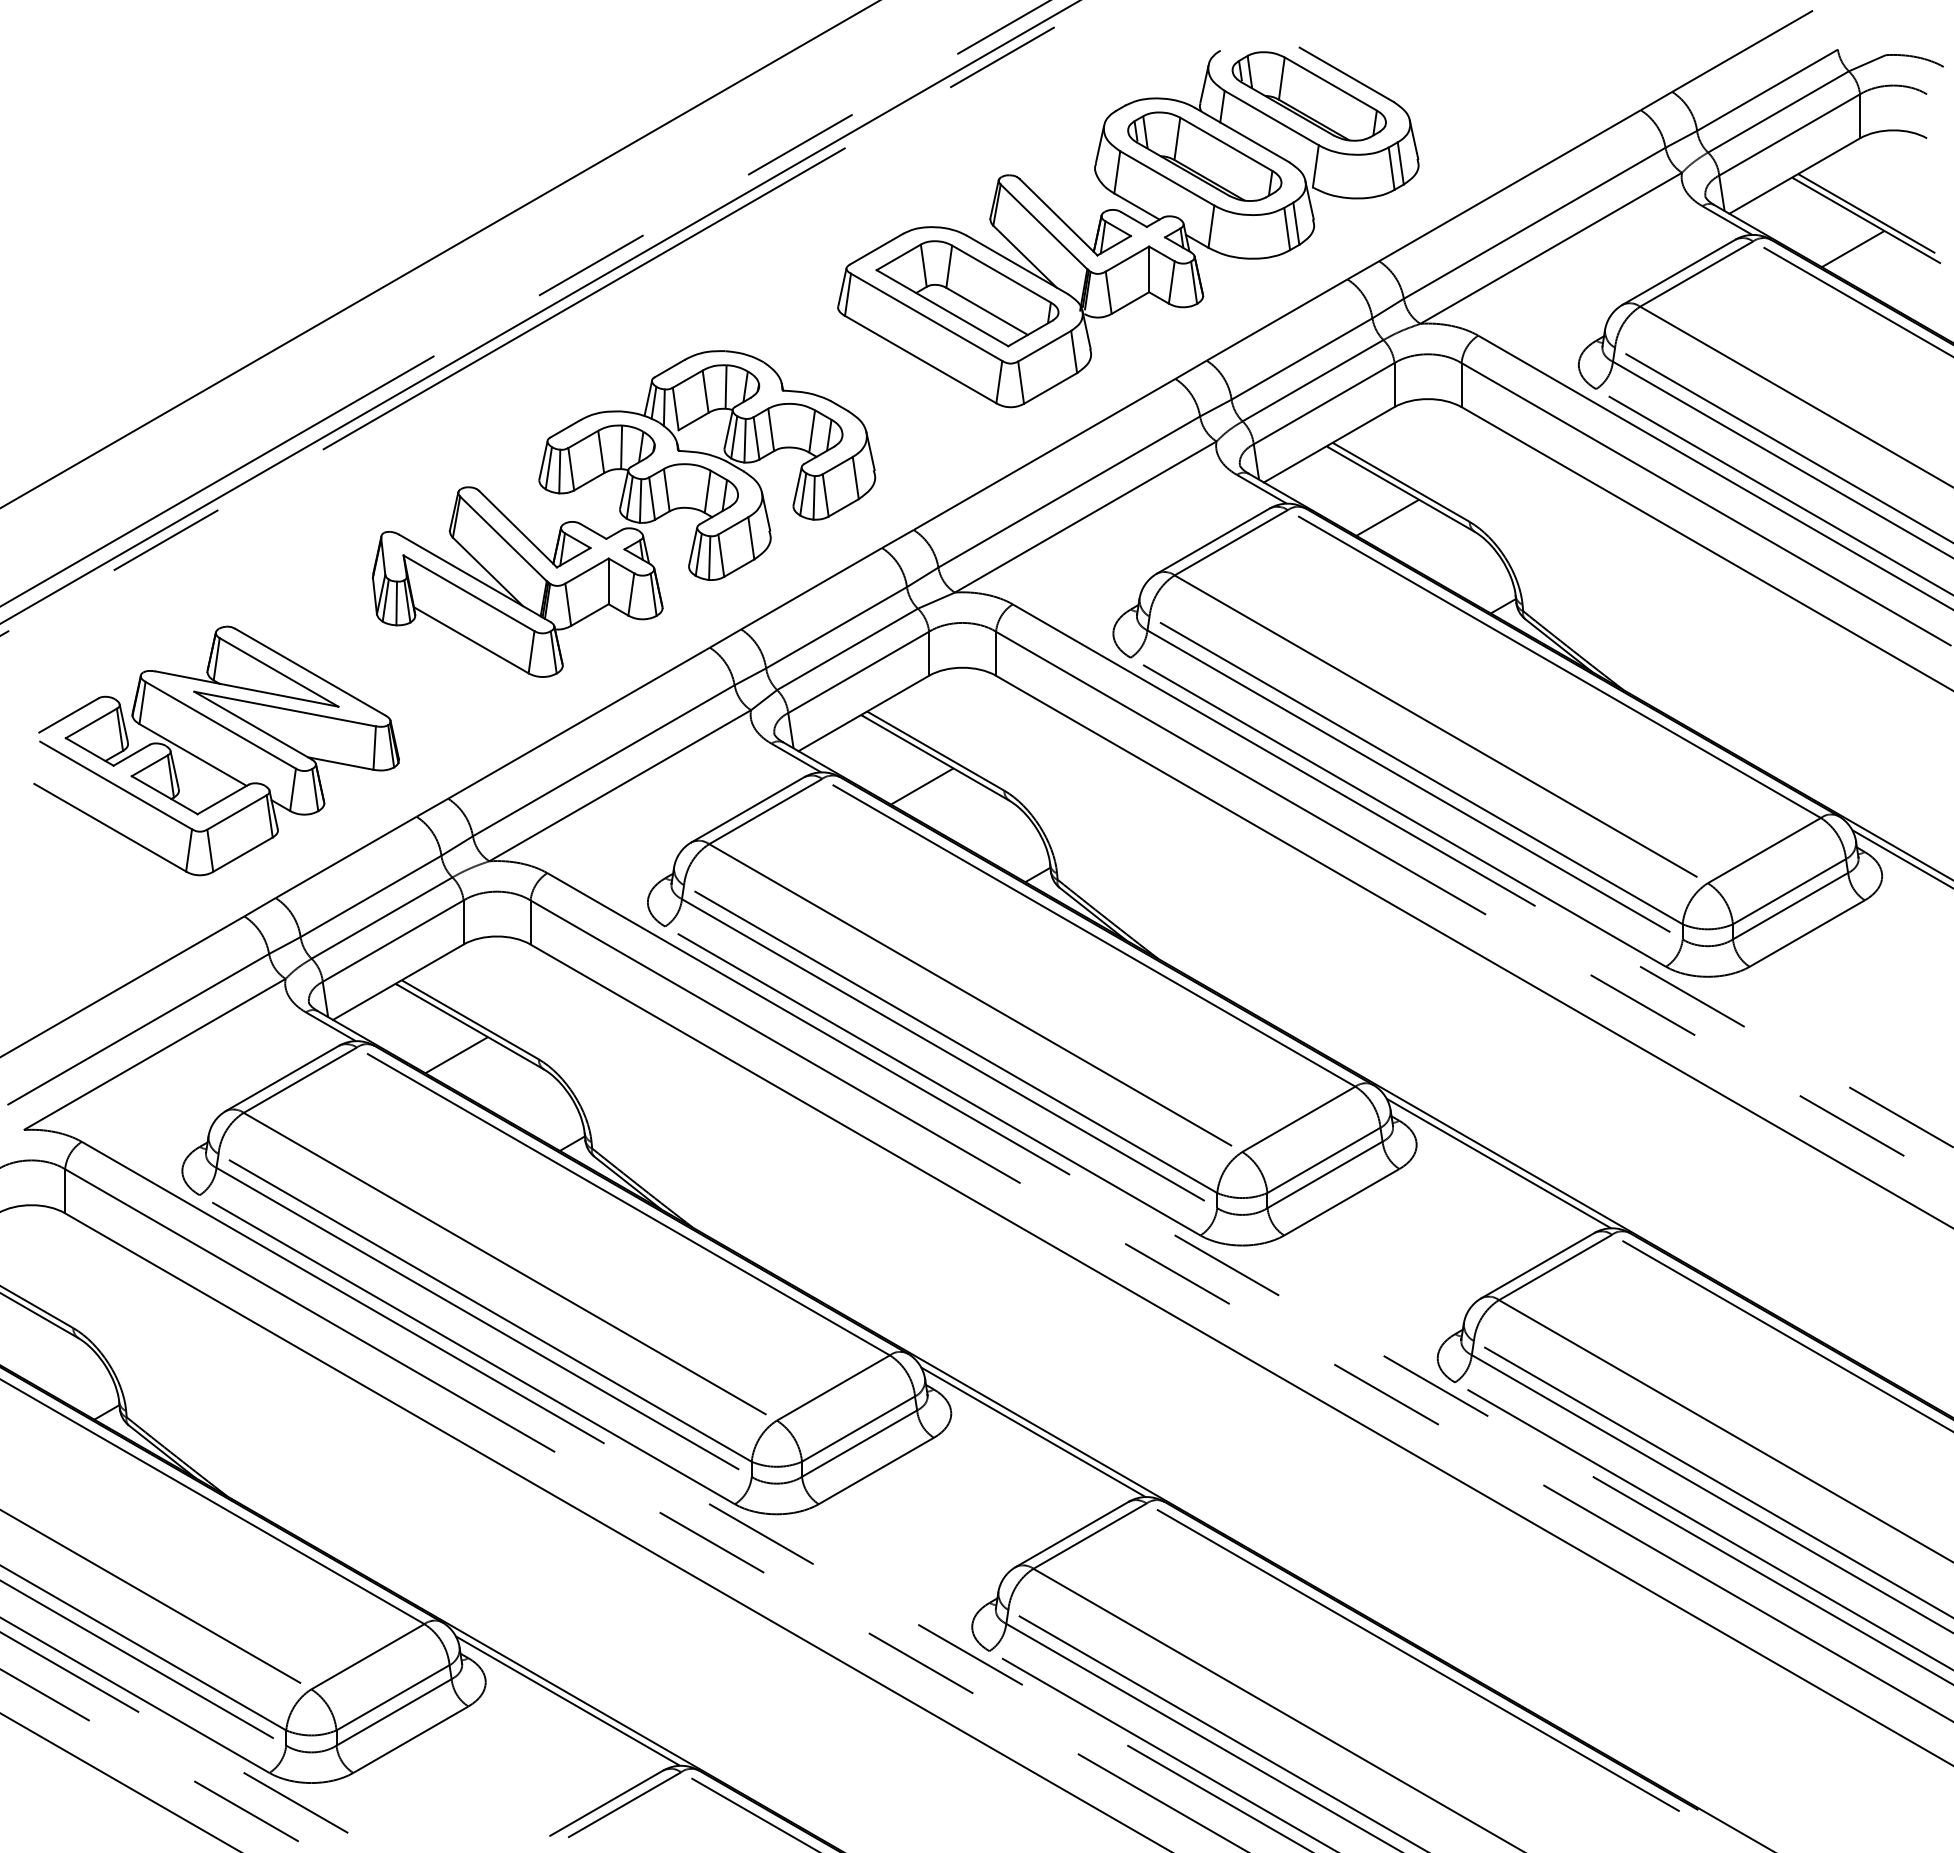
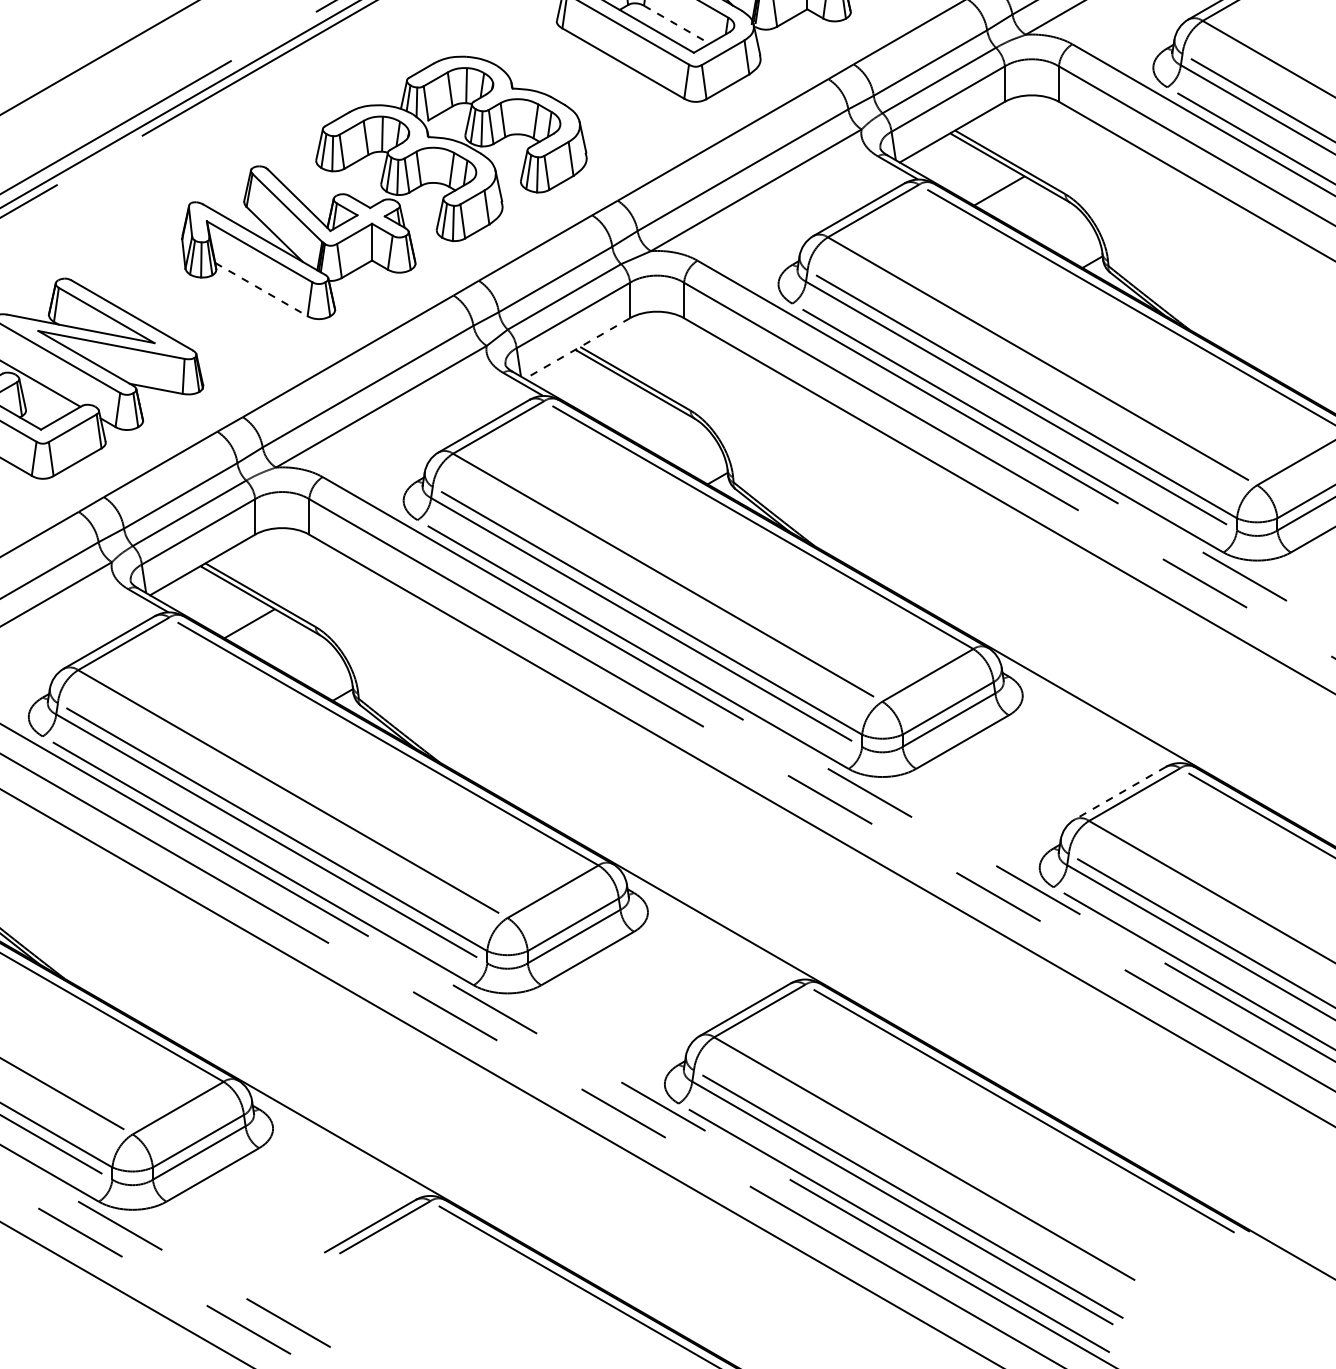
line: (987, 311) -> (677, 24), solid -> dashed
line: (471, 640) -> (261, 289), solid -> dashed
line: (863, 713) -> (577, 348), solid -> dashed
line: (921, 786) -> (623, 407), removed
line: (1498, 1163) -> (1088, 710), removed
line: (1537, 1266) -> (1120, 793), solid -> dashed
line: (1033, 1432) -> (714, 927), removed
line: (567, 1700) -> (338, 1143), removed

